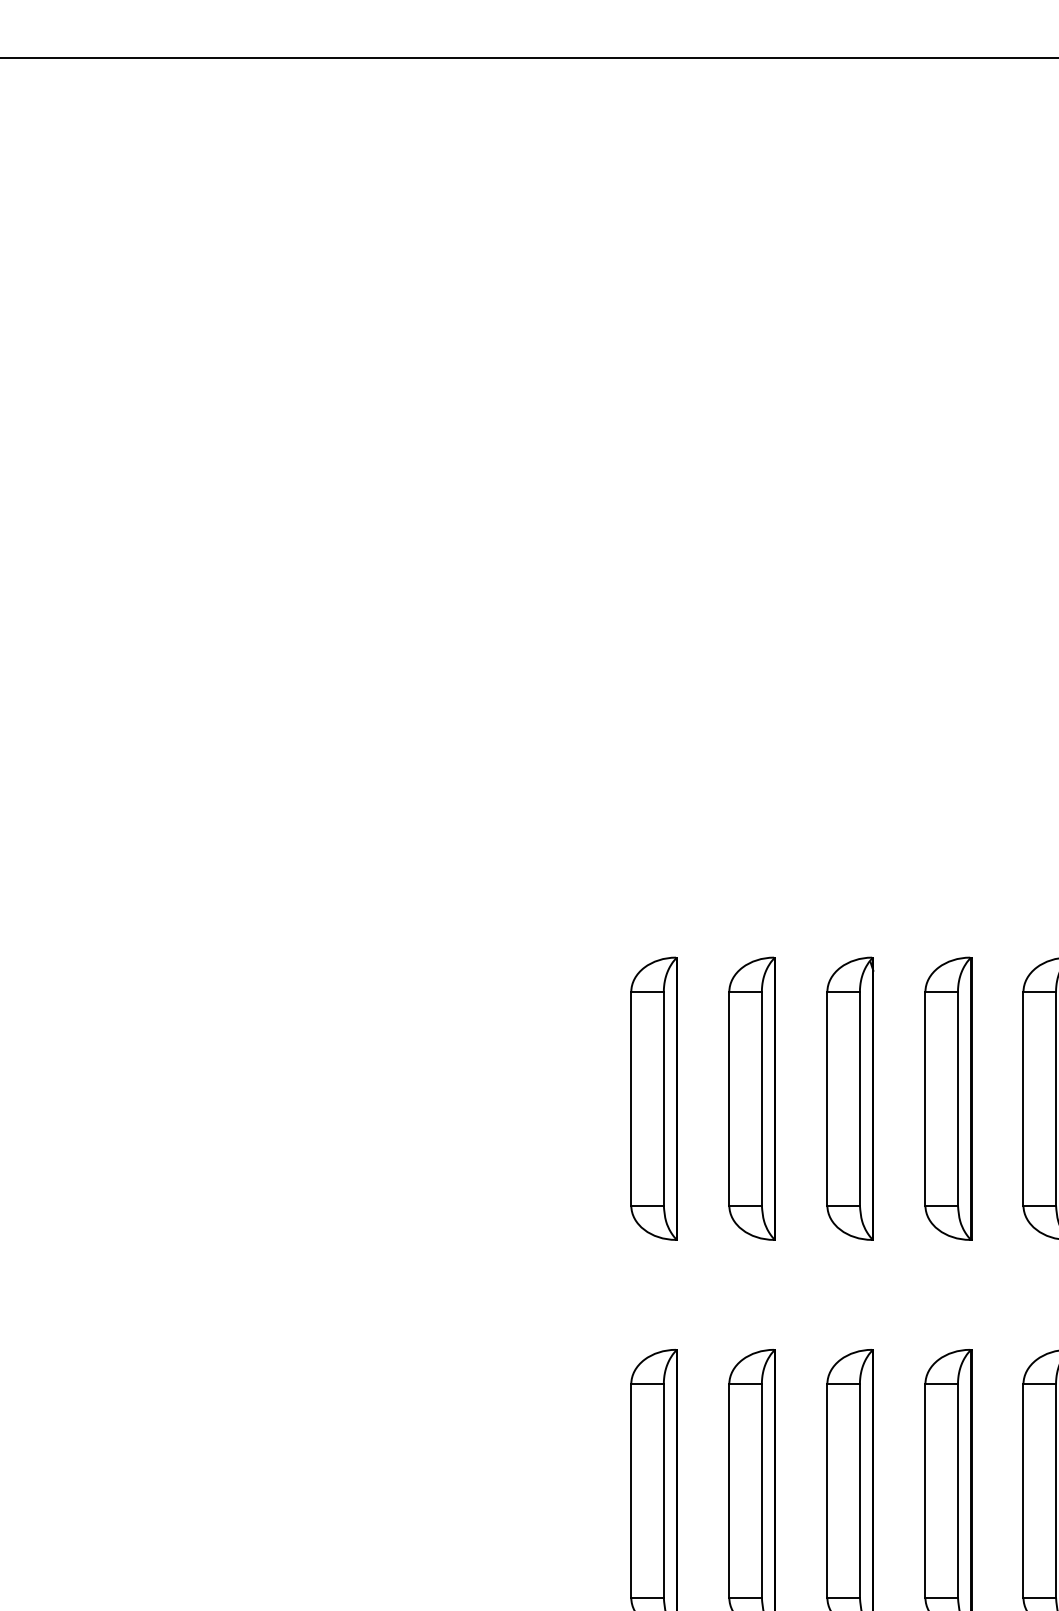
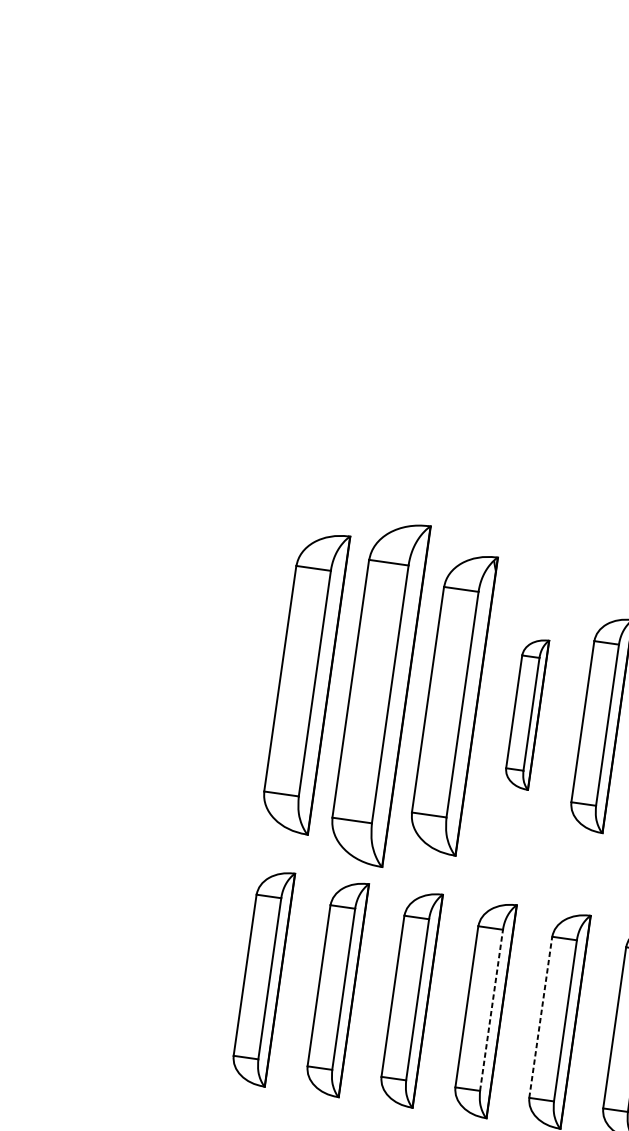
part: (653, 1098) -> (304, 681), size x1.4
part: (751, 1098) -> (377, 692), size x1.6
part: (850, 1098) -> (452, 702), size x1.4
part: (948, 1098) -> (526, 713), size x0.7
line: (958, 1490) -> (491, 1010), solid -> dashed
line: (1023, 1490) -> (540, 1017), solid -> dashed

